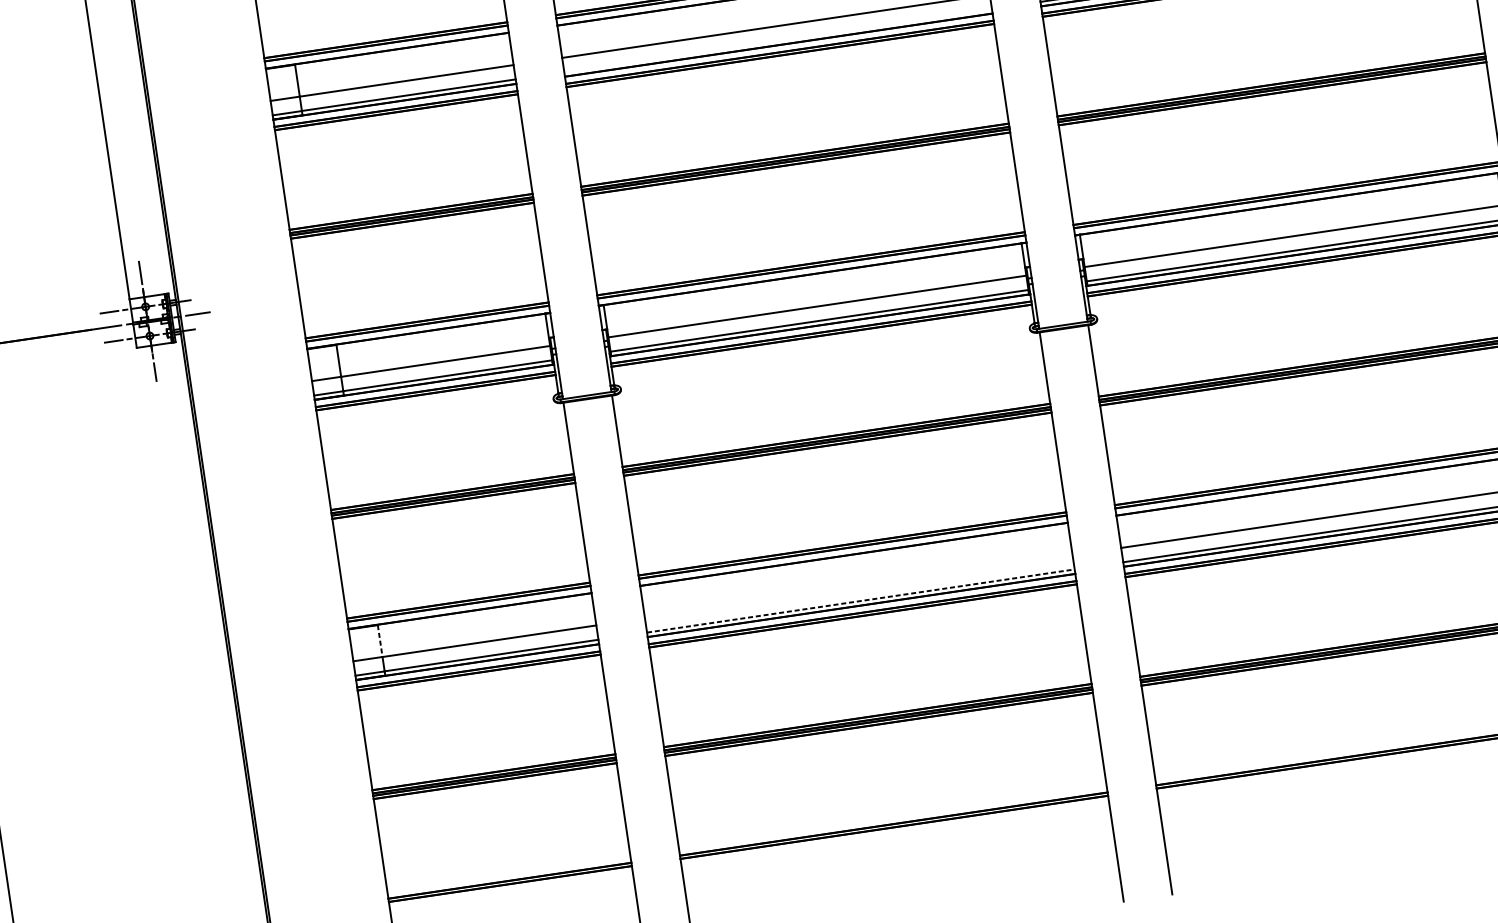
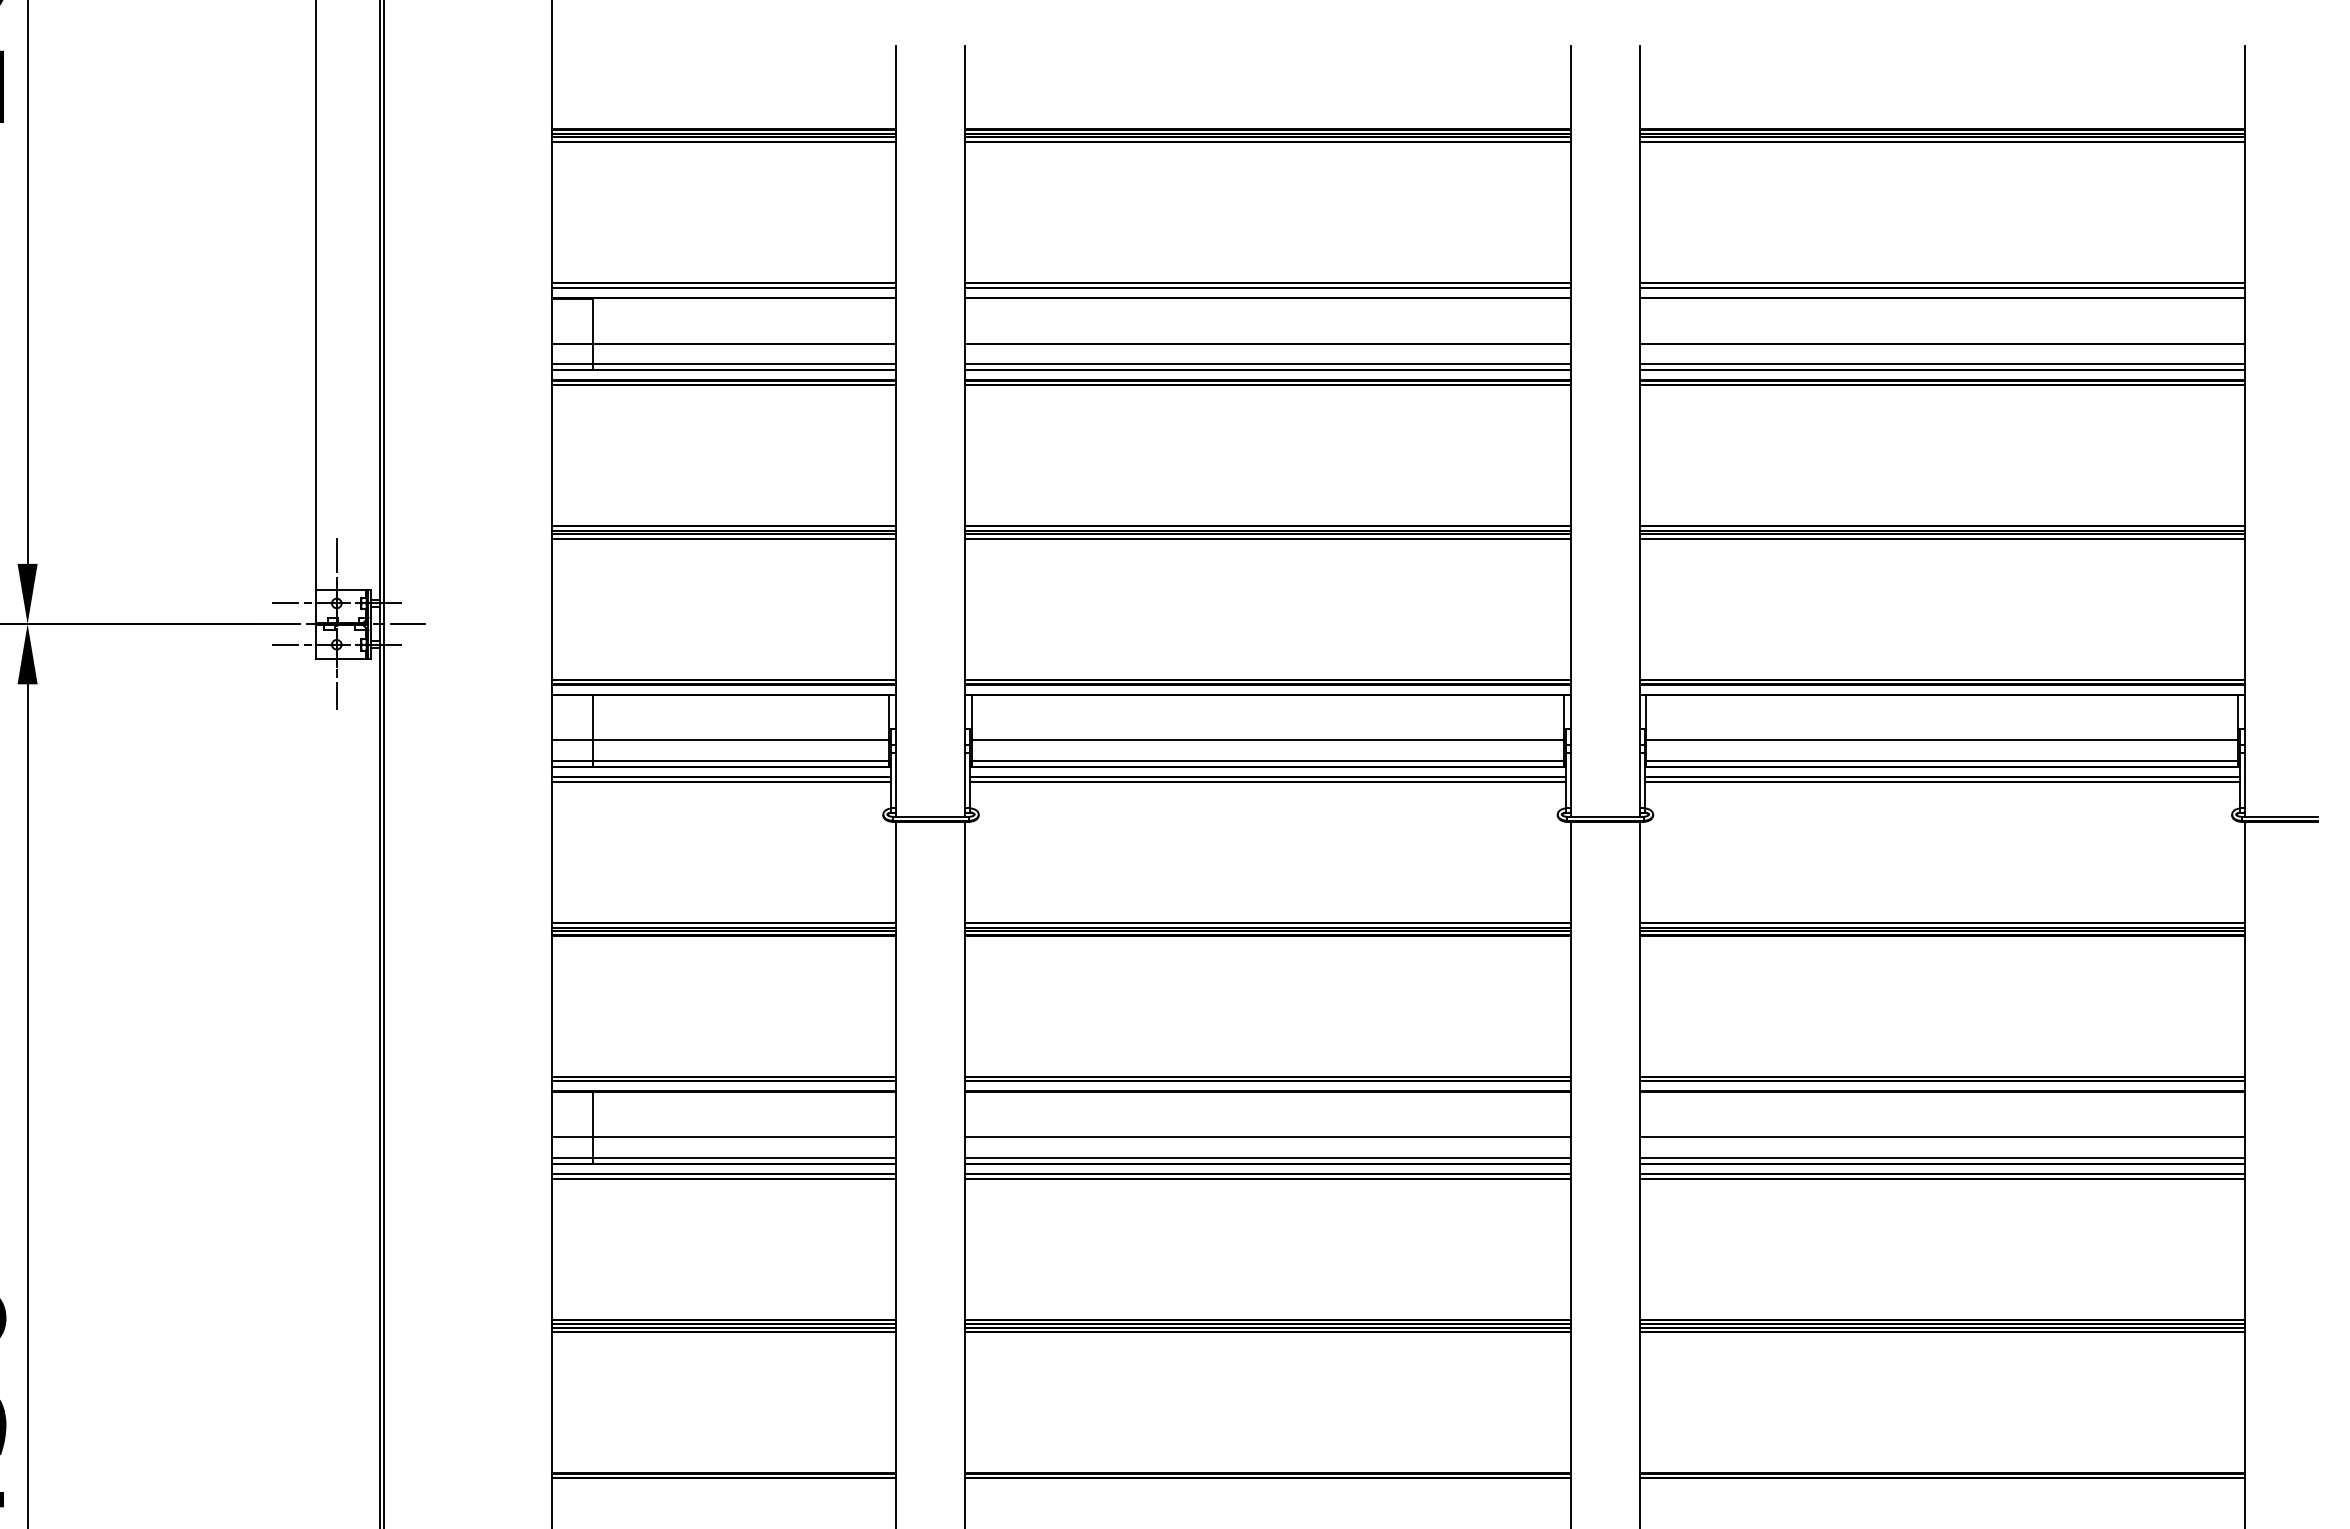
line: (777, 40) -> (1267, 363), added
line: (858, 586) -> (1267, 1137), added
line: (860, 601) -> (1267, 1157), dashed -> solid
line: (380, 640) -> (593, 1114), dashed -> solid

